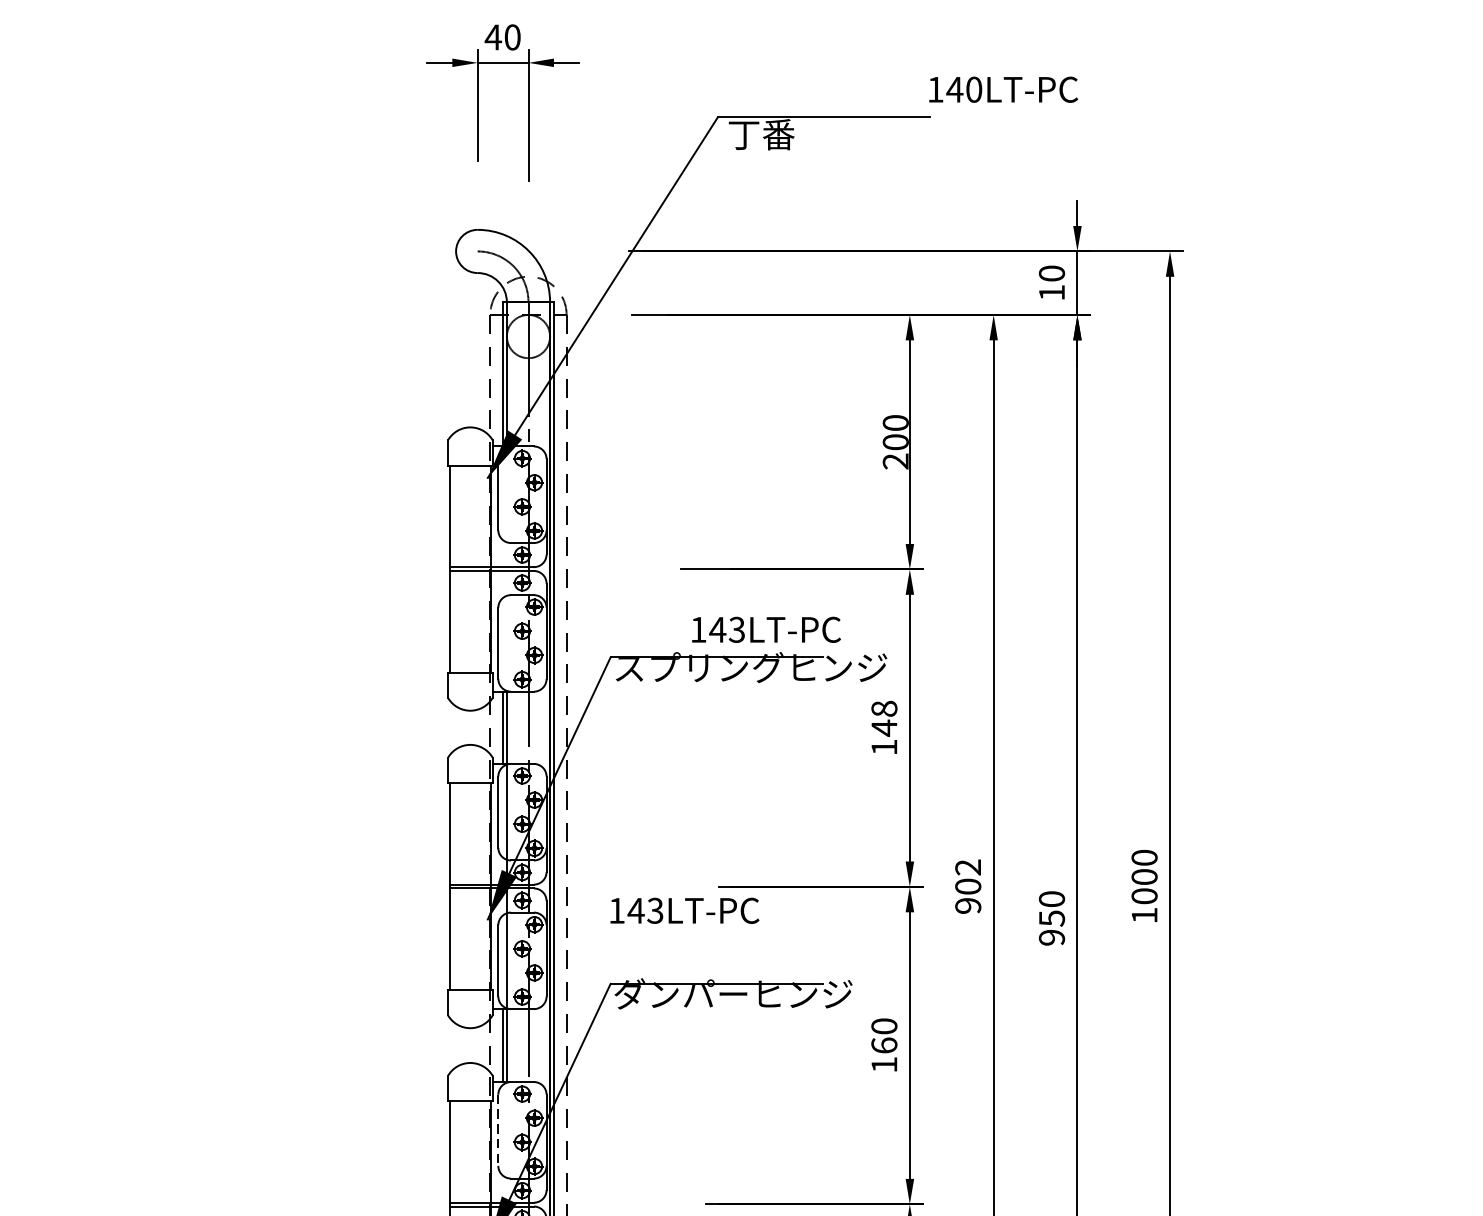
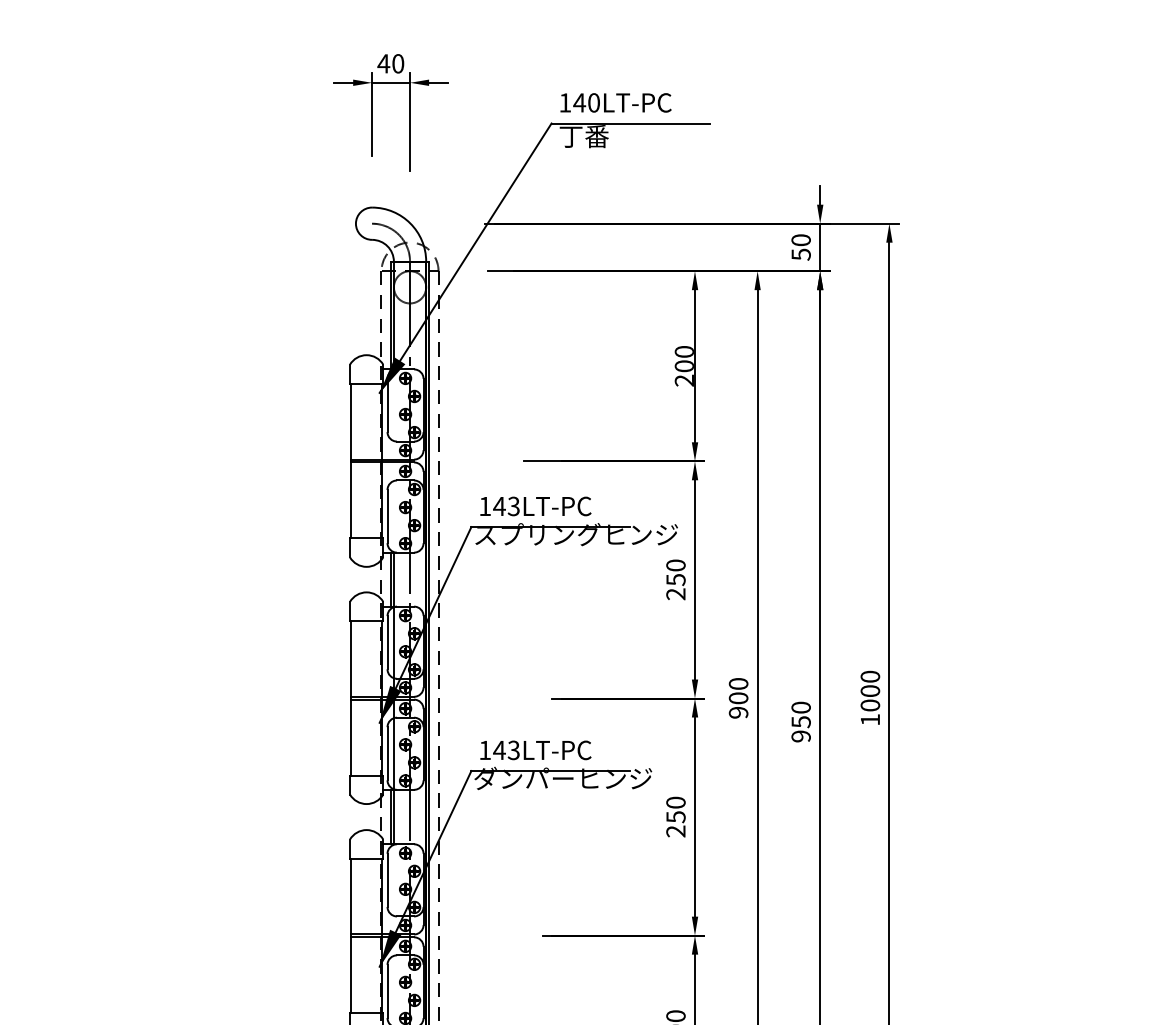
text: (1002, 89) -> (615, 102), moved
text: (1051, 292) -> (800, 254), 10 -> 50
text: (765, 629) -> (535, 506), moved
text: (883, 727) -> (675, 579), 148 -> 250
text: (968, 866) -> (738, 683), 902 -> 900
text: (684, 910) -> (535, 750), moved
text: (883, 1055) -> (675, 824), 160 -> 250
line: (498, 1130) -> (387, 880), dashed -> solid

